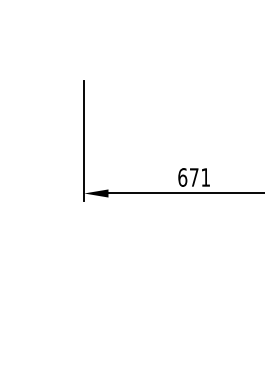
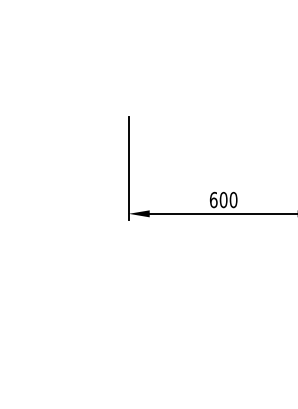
text: (199, 176) -> (228, 199), 671 -> 600

